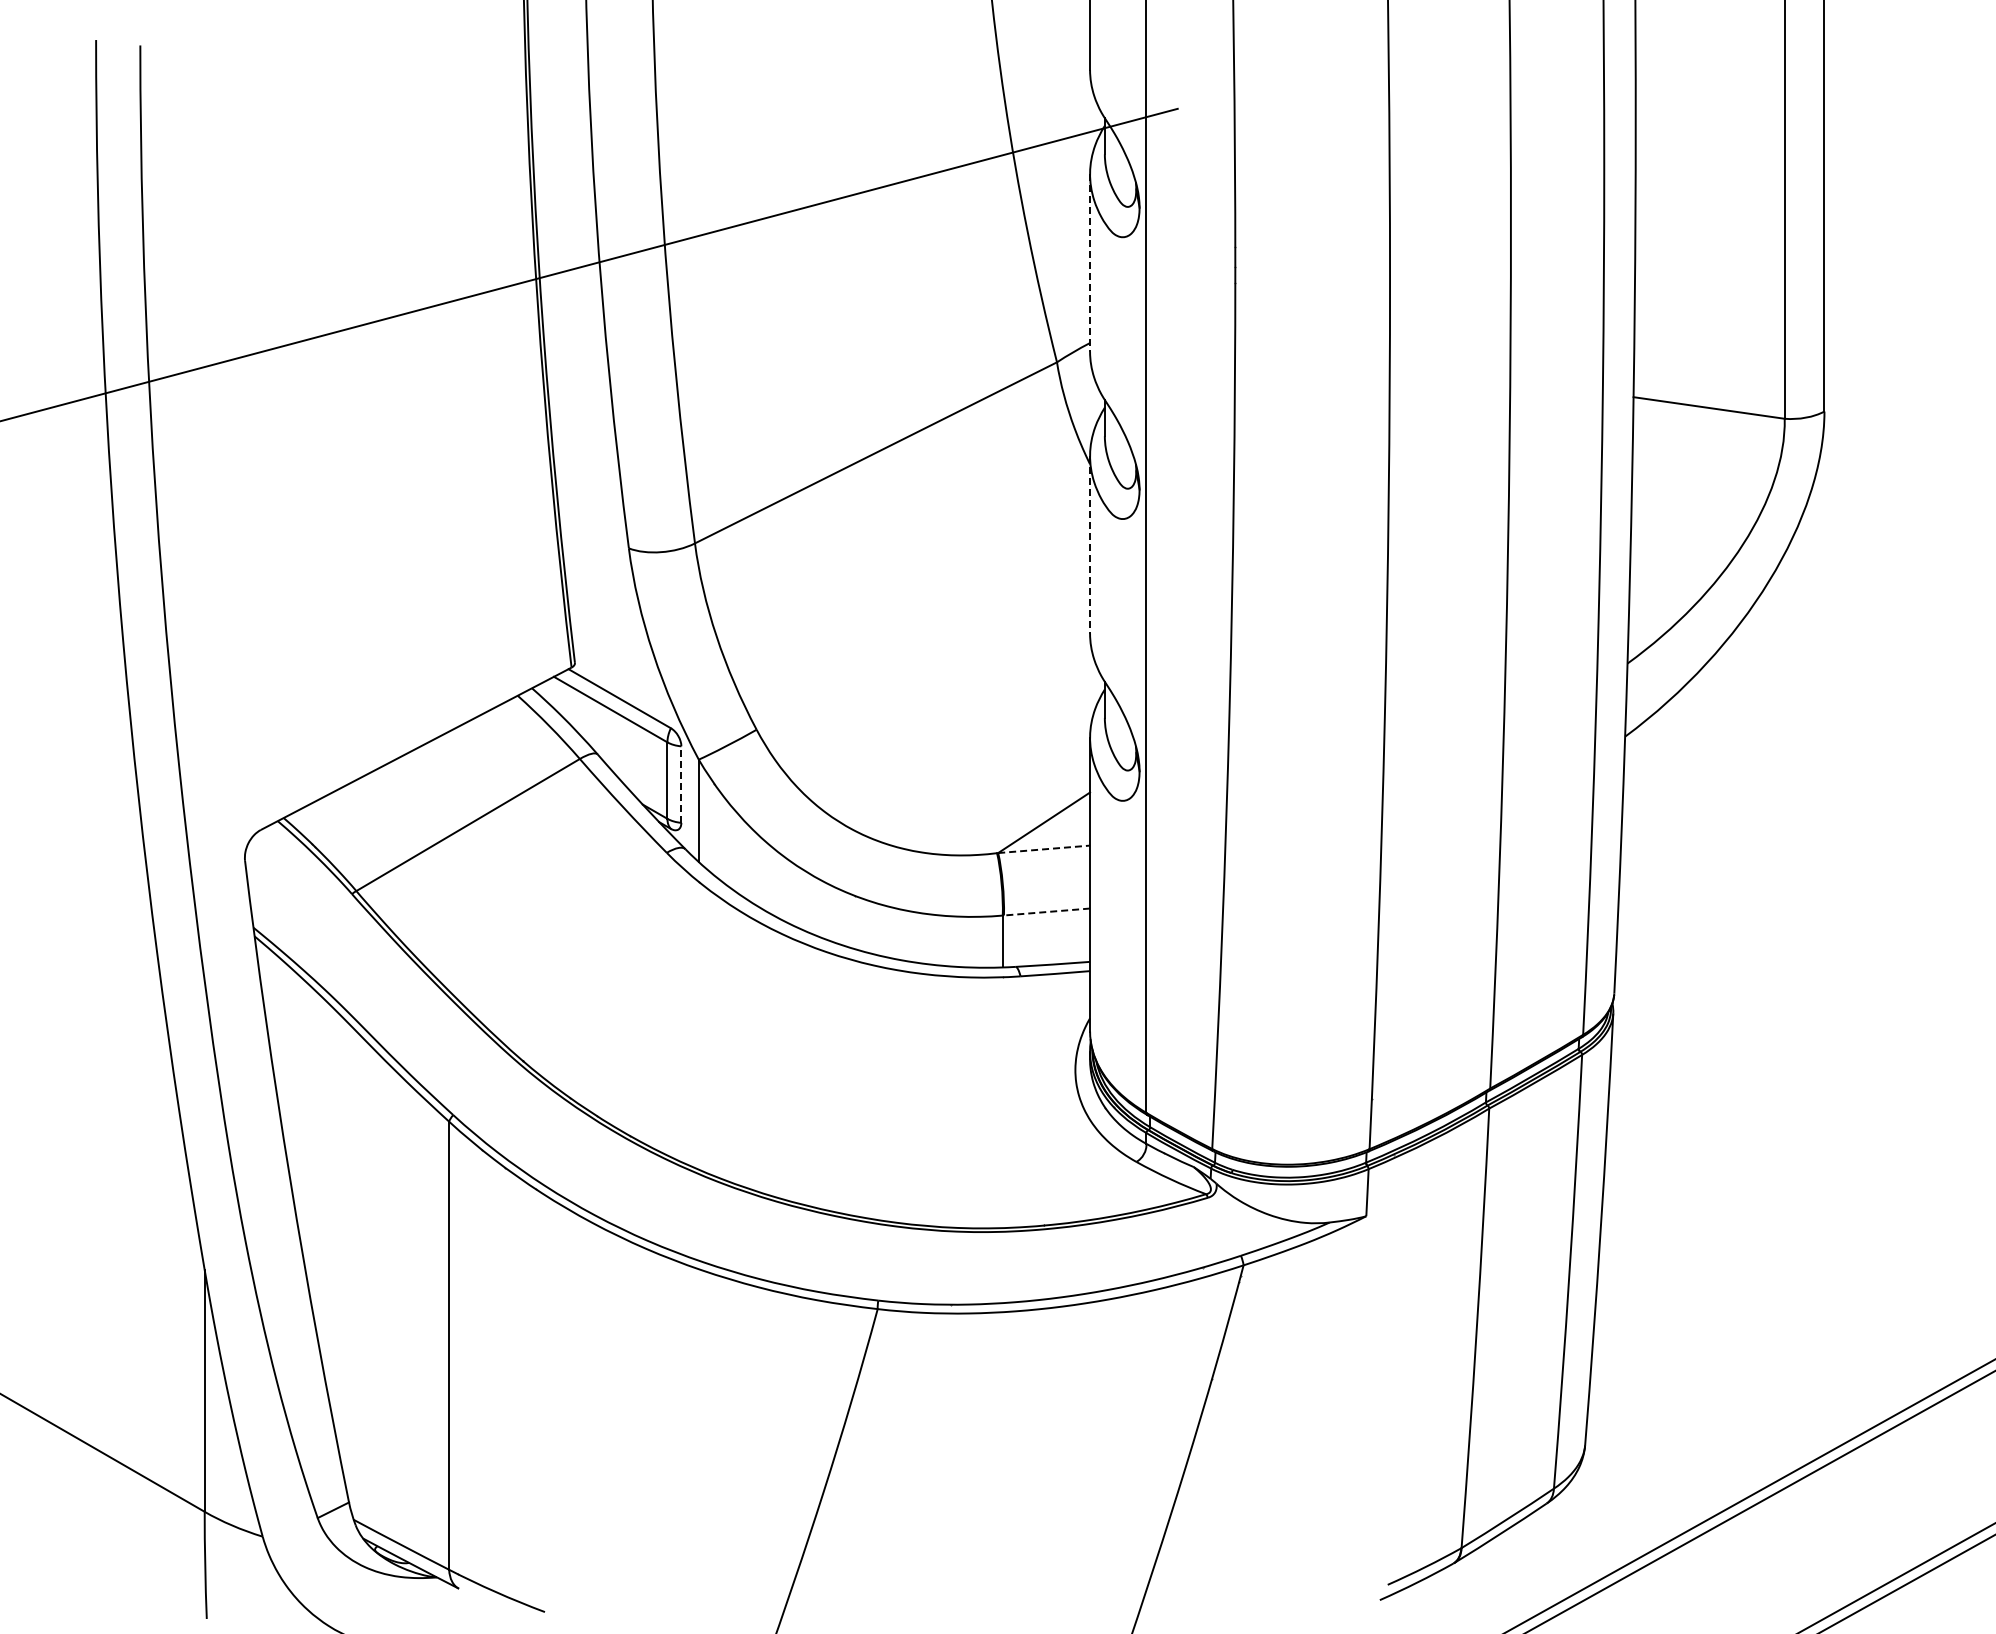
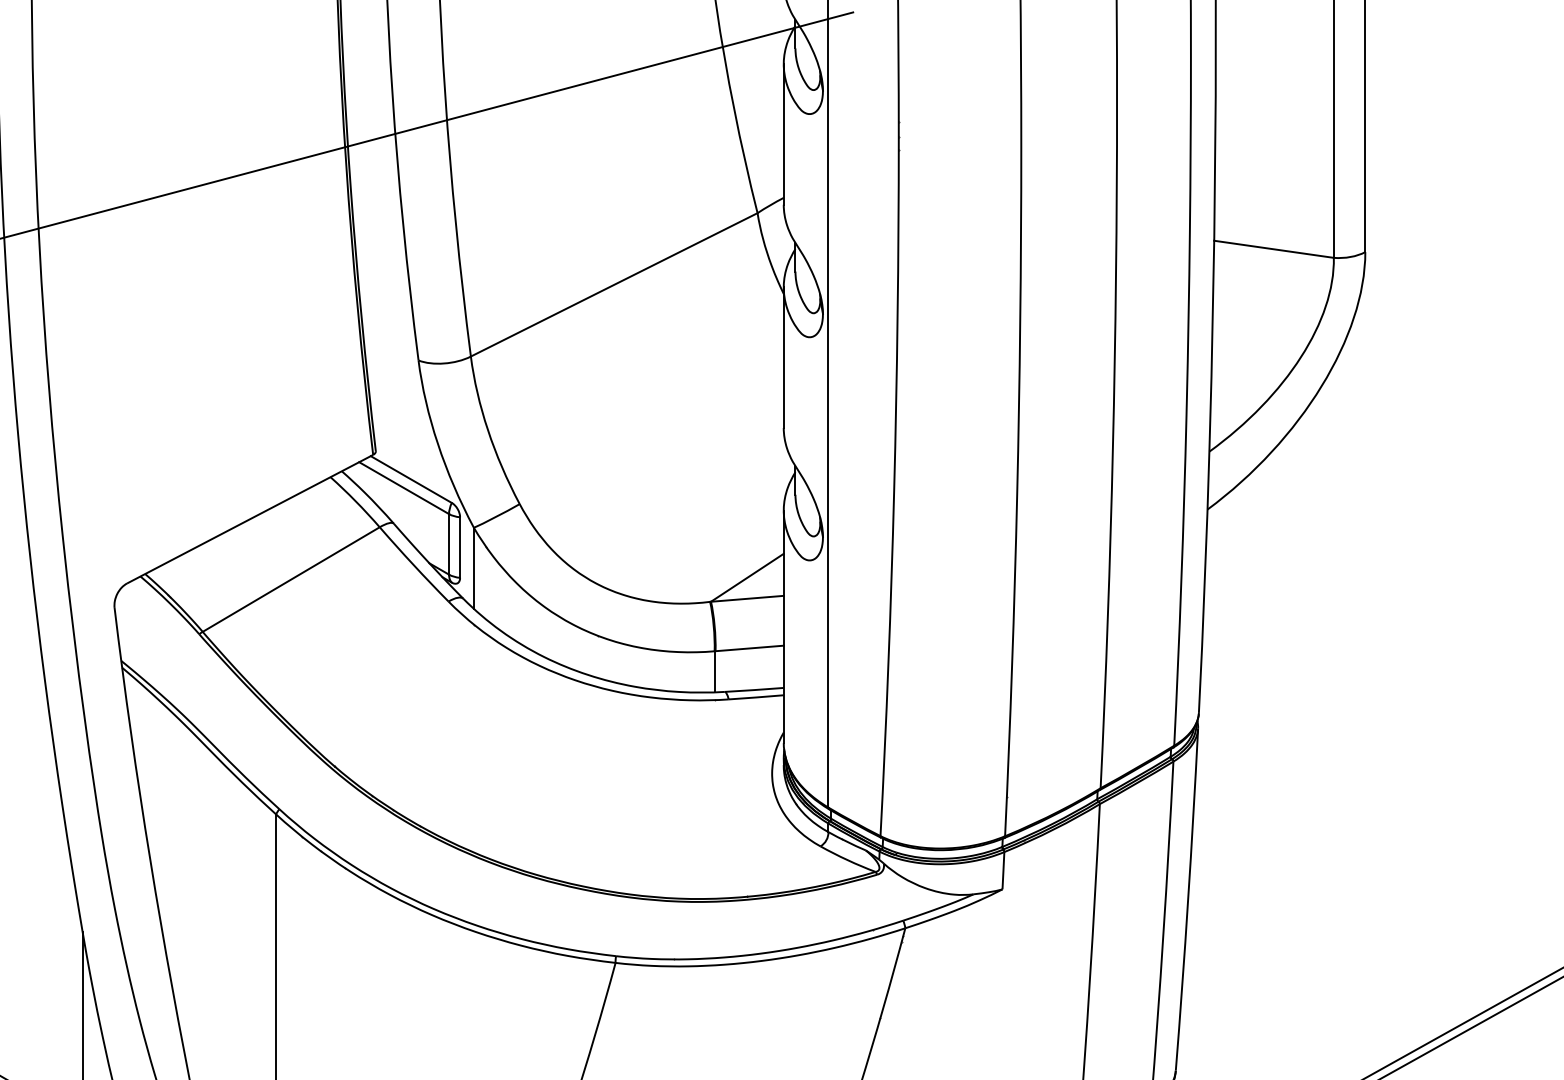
line: (1090, 263) -> (784, 134), dashed -> solid
line: (1090, 544) -> (784, 357), dashed -> solid
line: (681, 784) -> (460, 547), dashed -> solid
line: (1044, 849) -> (747, 598), dashed -> solid
line: (1046, 912) -> (749, 648), dashed -> solid

